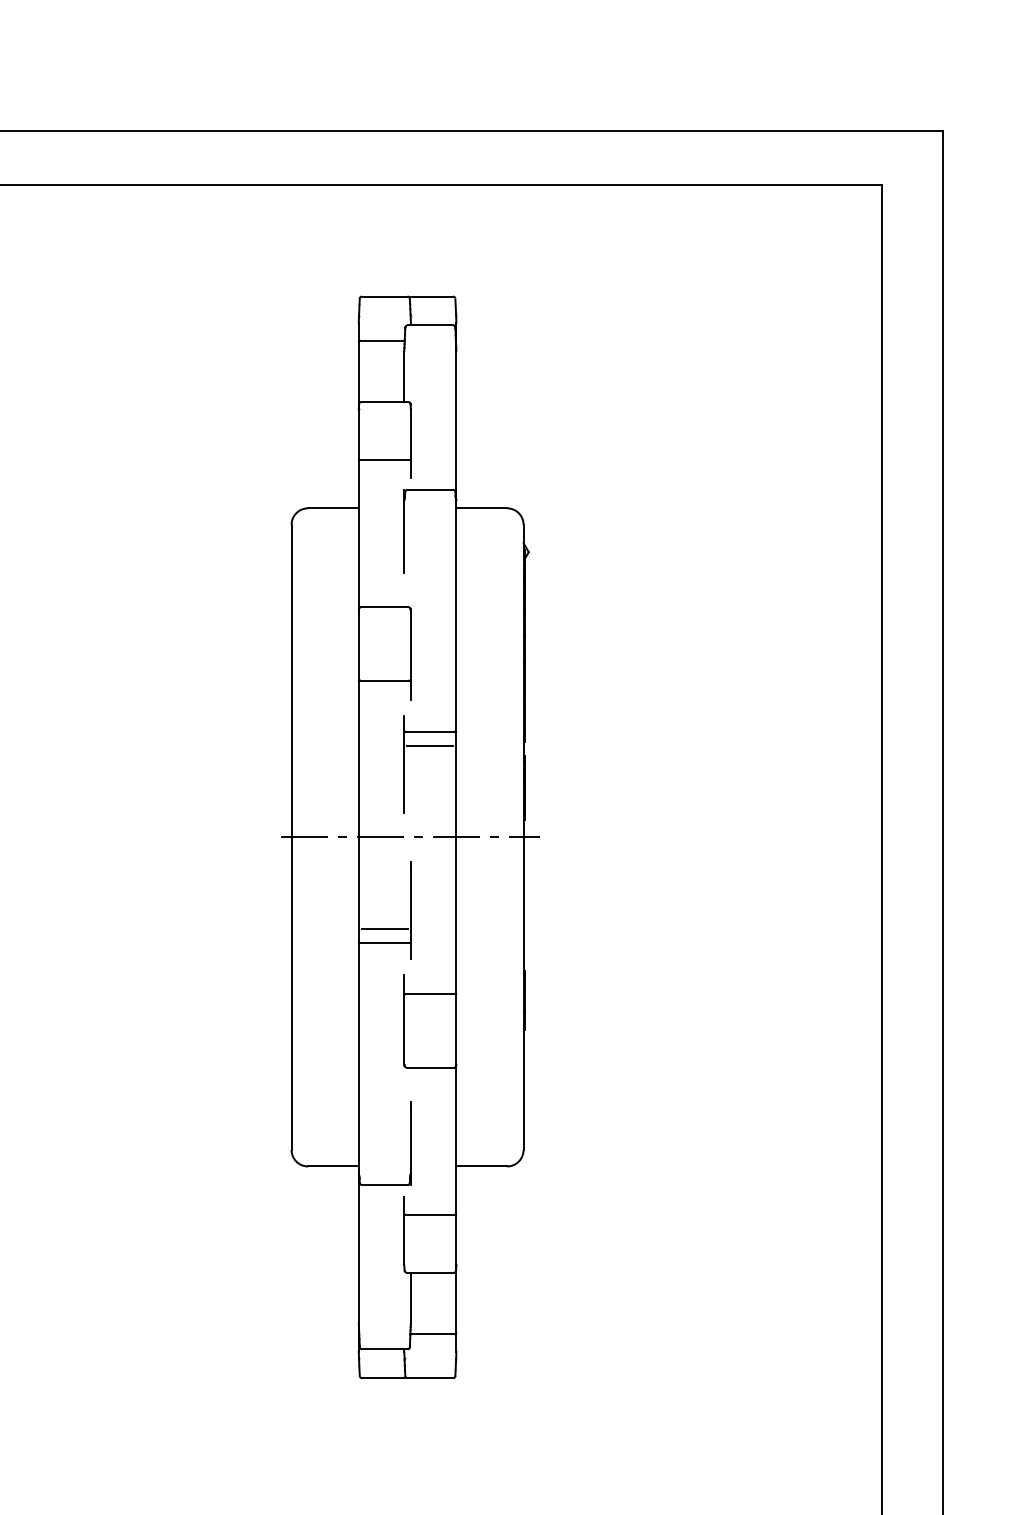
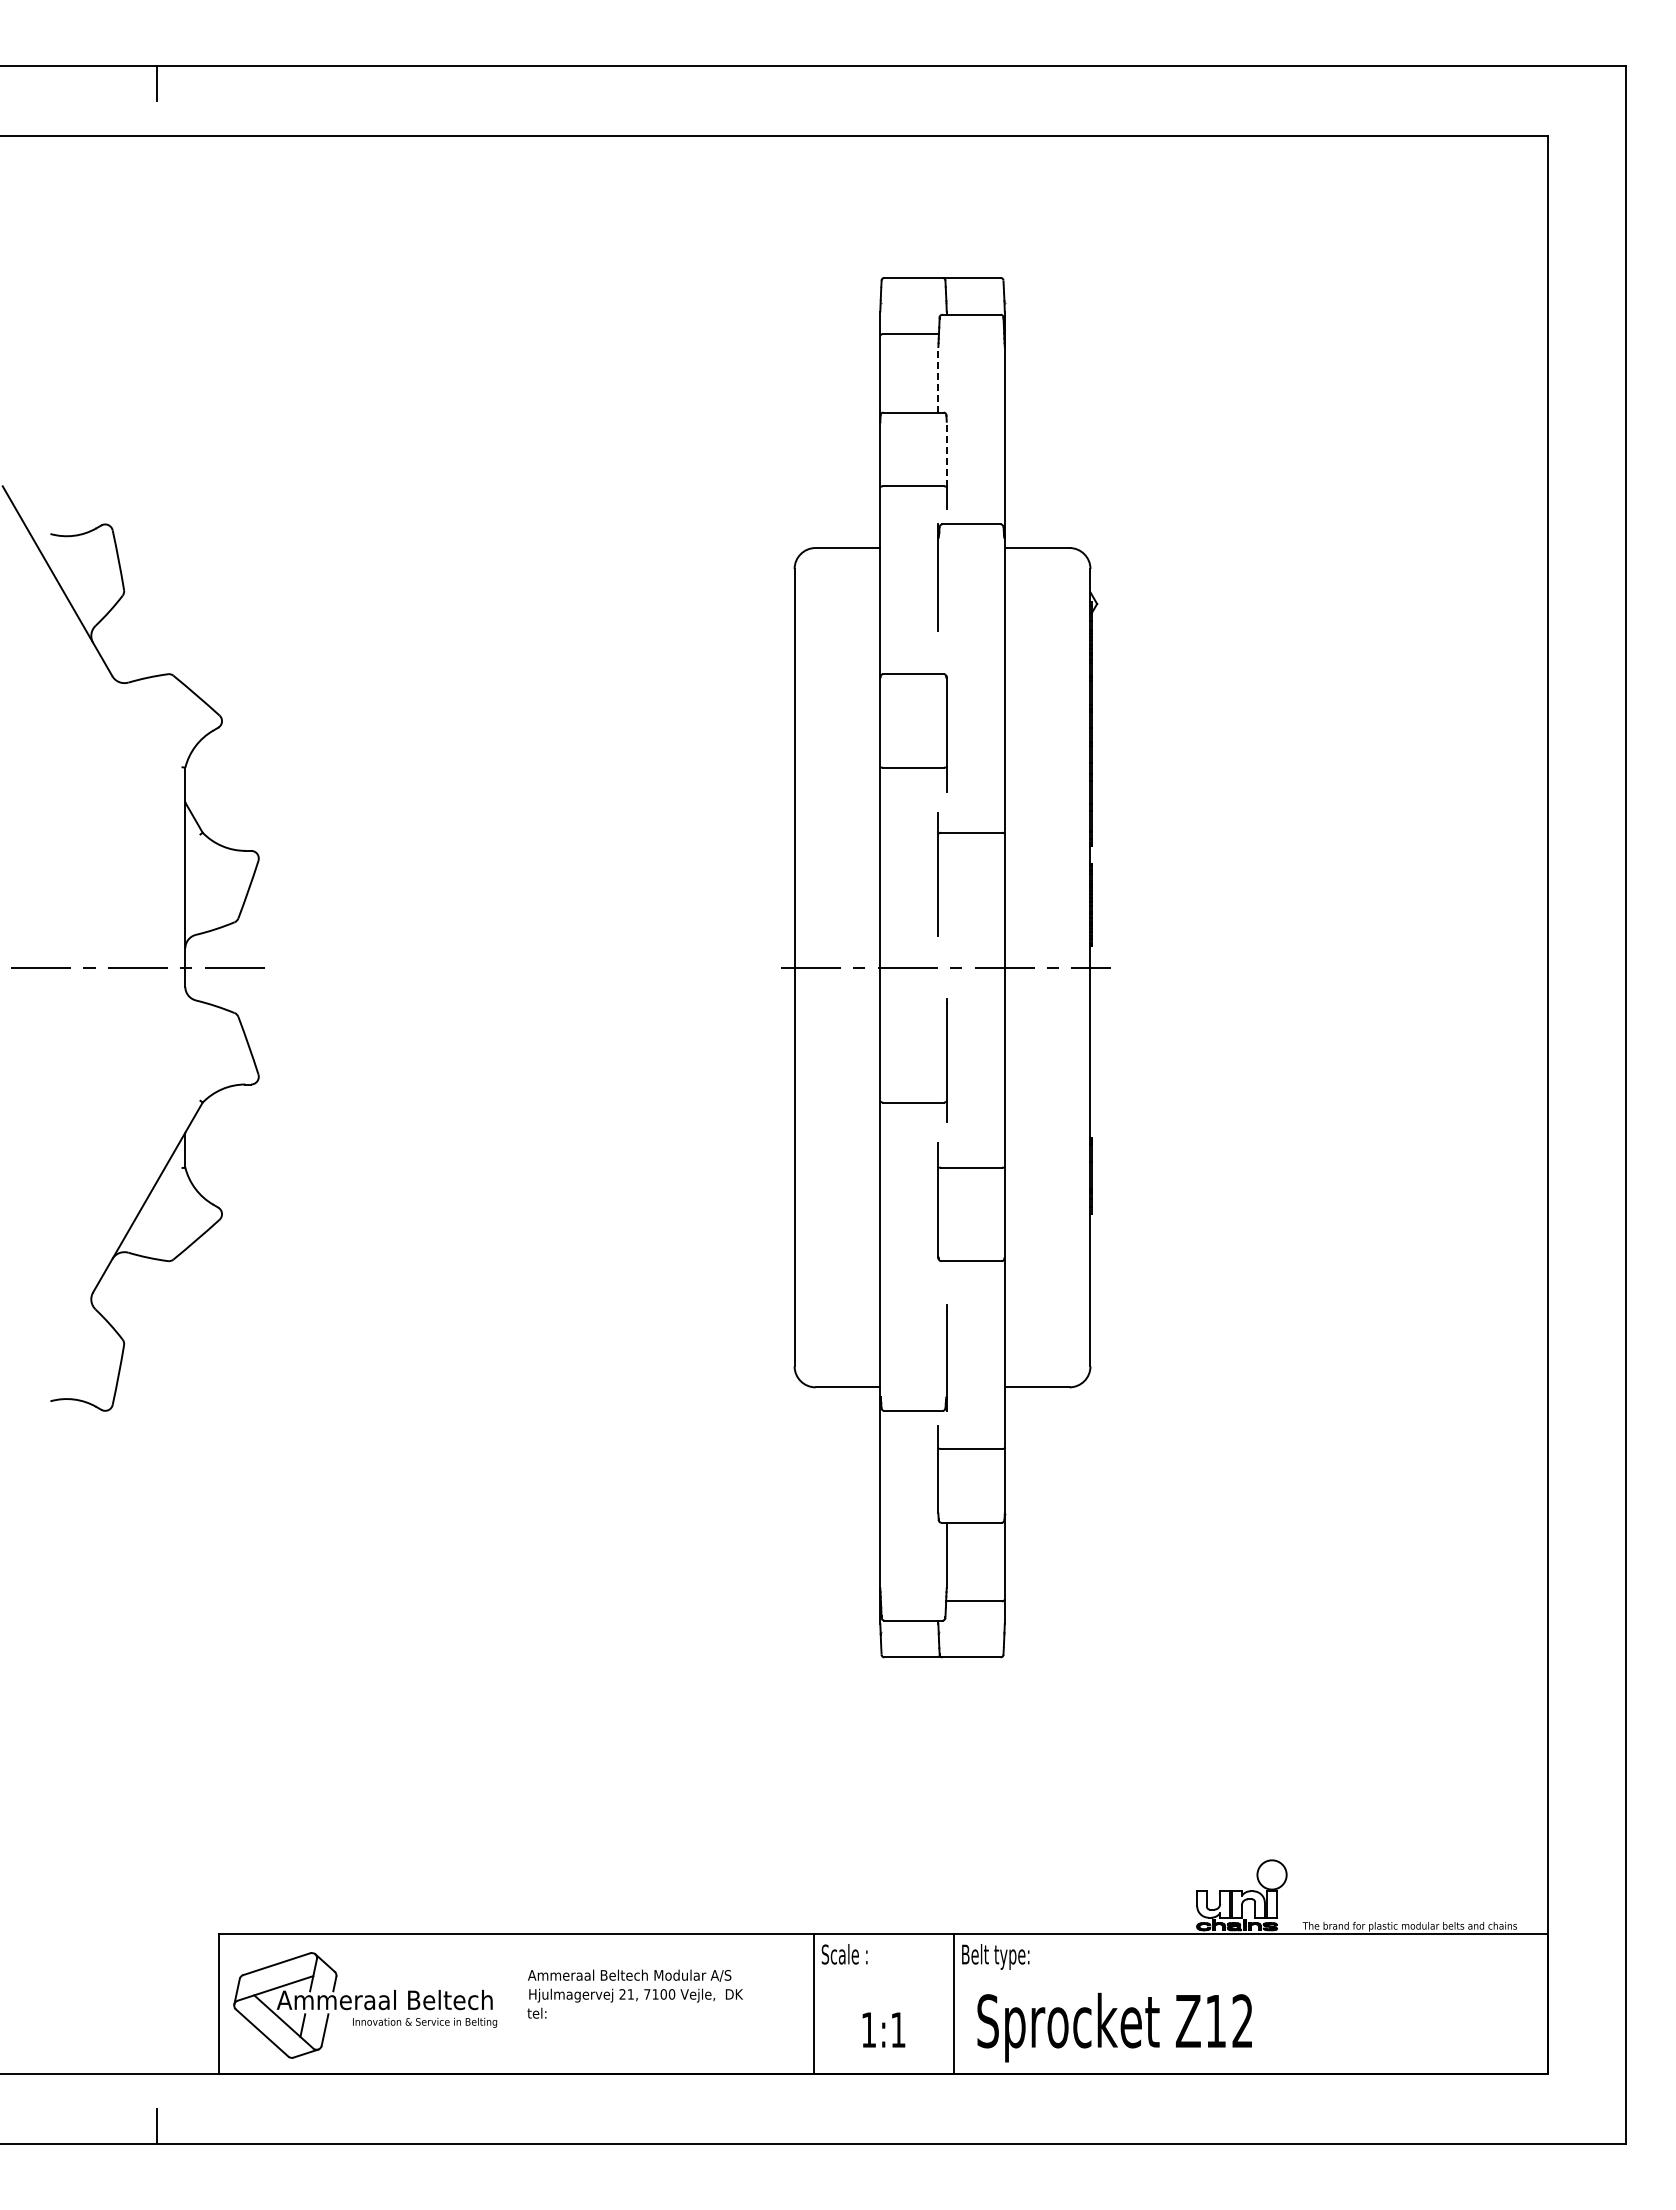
line: (404, 376) -> (938, 379), solid -> dashed
line: (410, 435) -> (946, 454), solid -> dashed
line: (430, 745) -> (971, 850), removed
line: (384, 928) -> (913, 1084), removed

